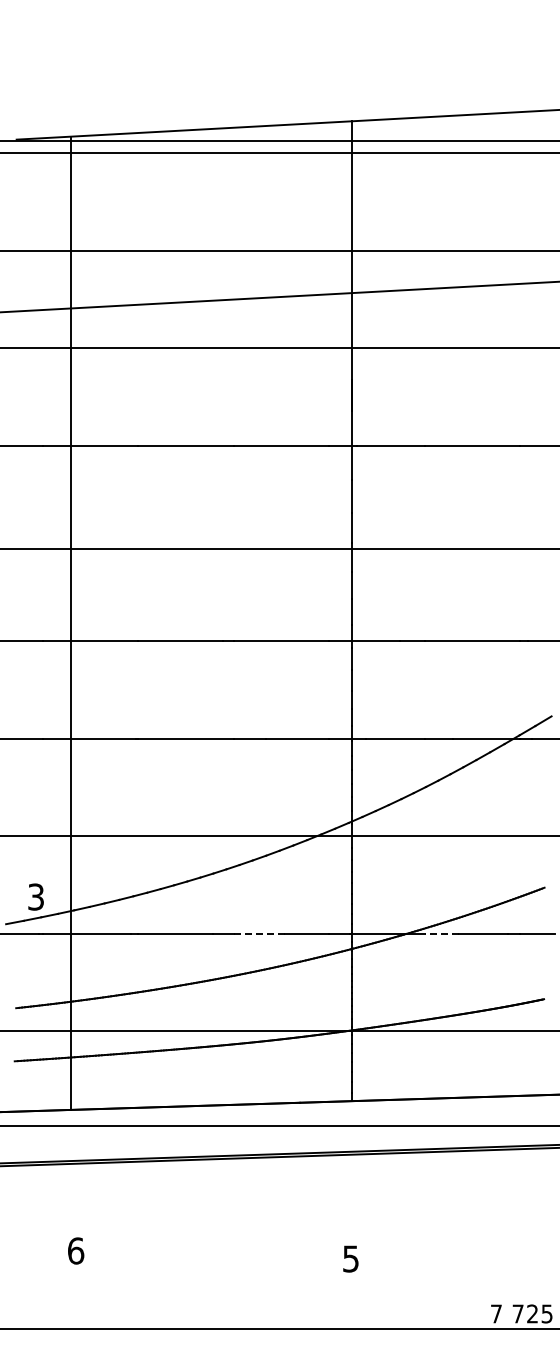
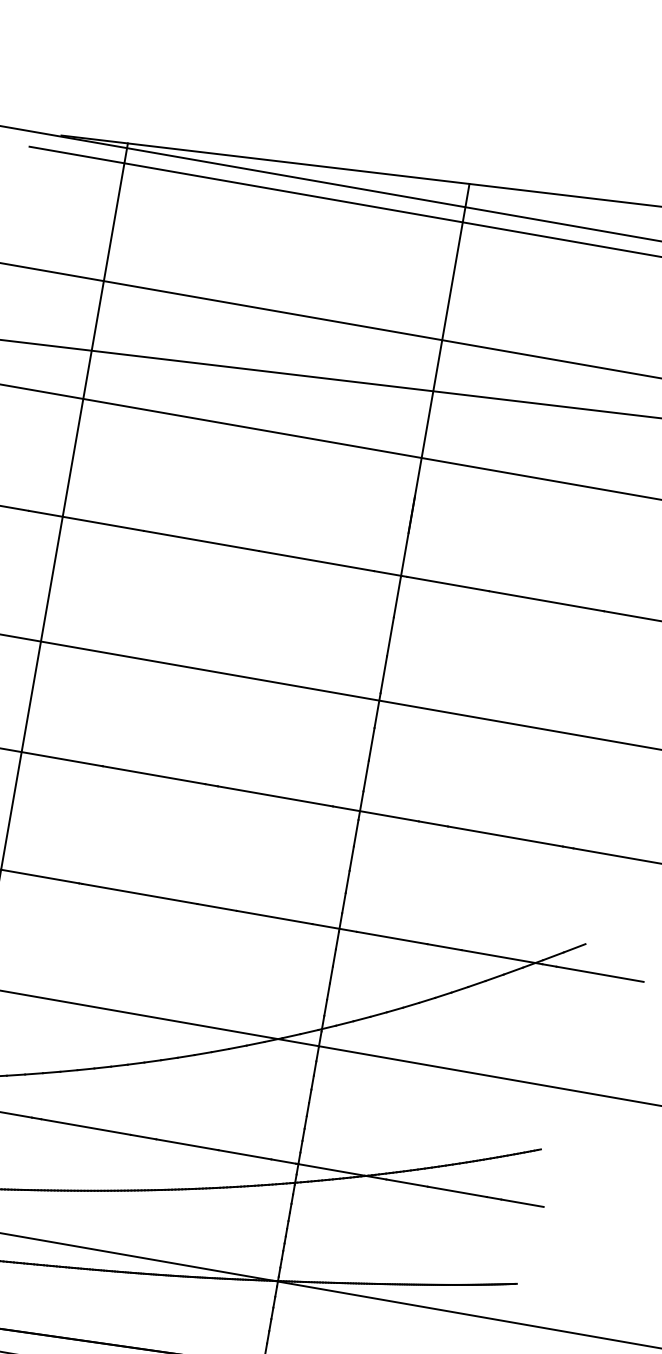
line: (259, 933) -> (187, 1144), dashed -> solid
line: (441, 933) -> (406, 1182), dashed -> solid

